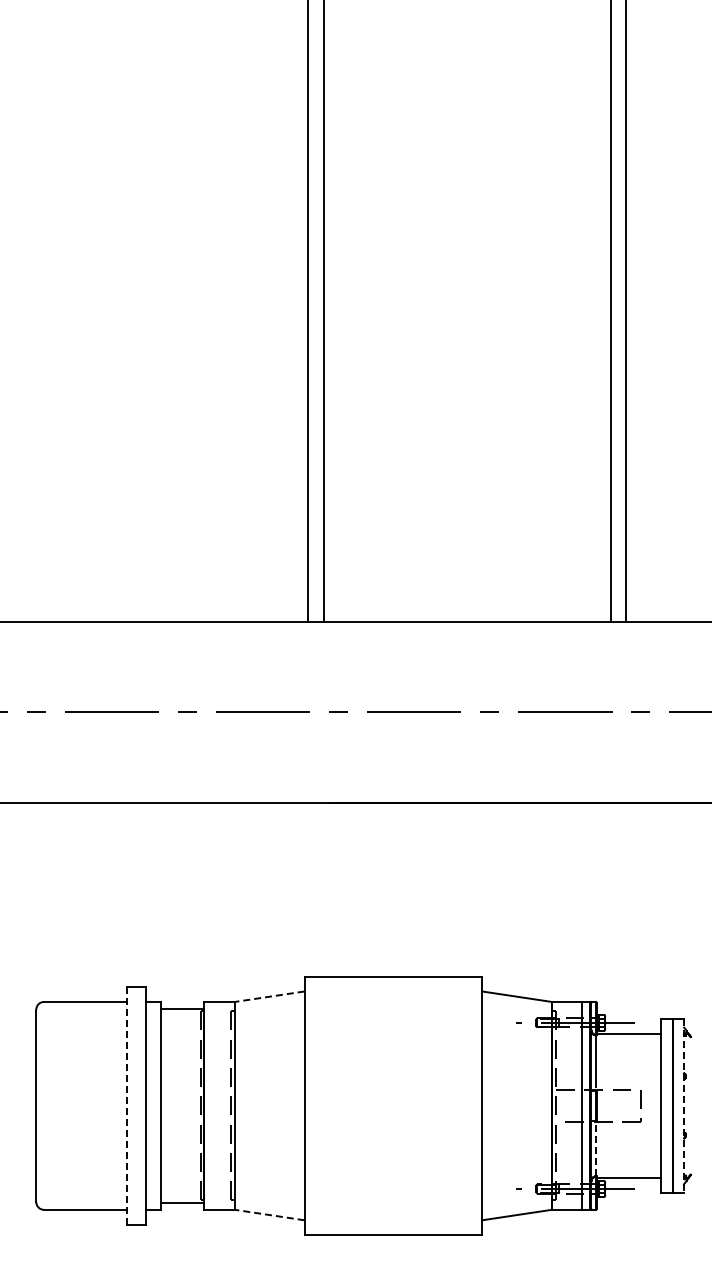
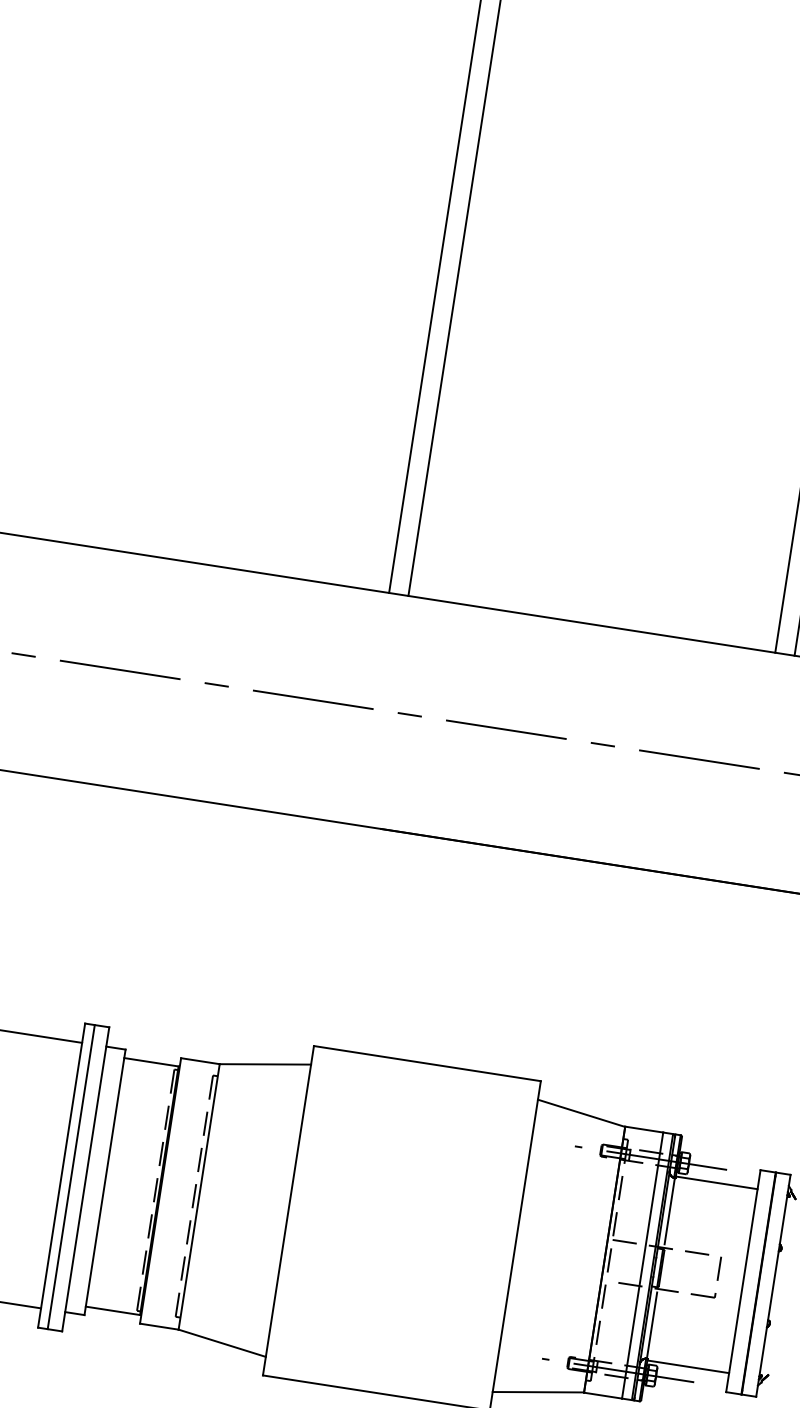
line: (269, 996) -> (265, 1064), dashed -> solid
line: (134, 1105) -> (71, 1176), added
line: (684, 1105) -> (773, 1285), dashed -> solid
line: (127, 1106) -> (62, 1176), dashed -> solid
line: (596, 1150) -> (652, 1325), dashed -> solid
line: (269, 1214) -> (222, 1342), dashed -> solid

